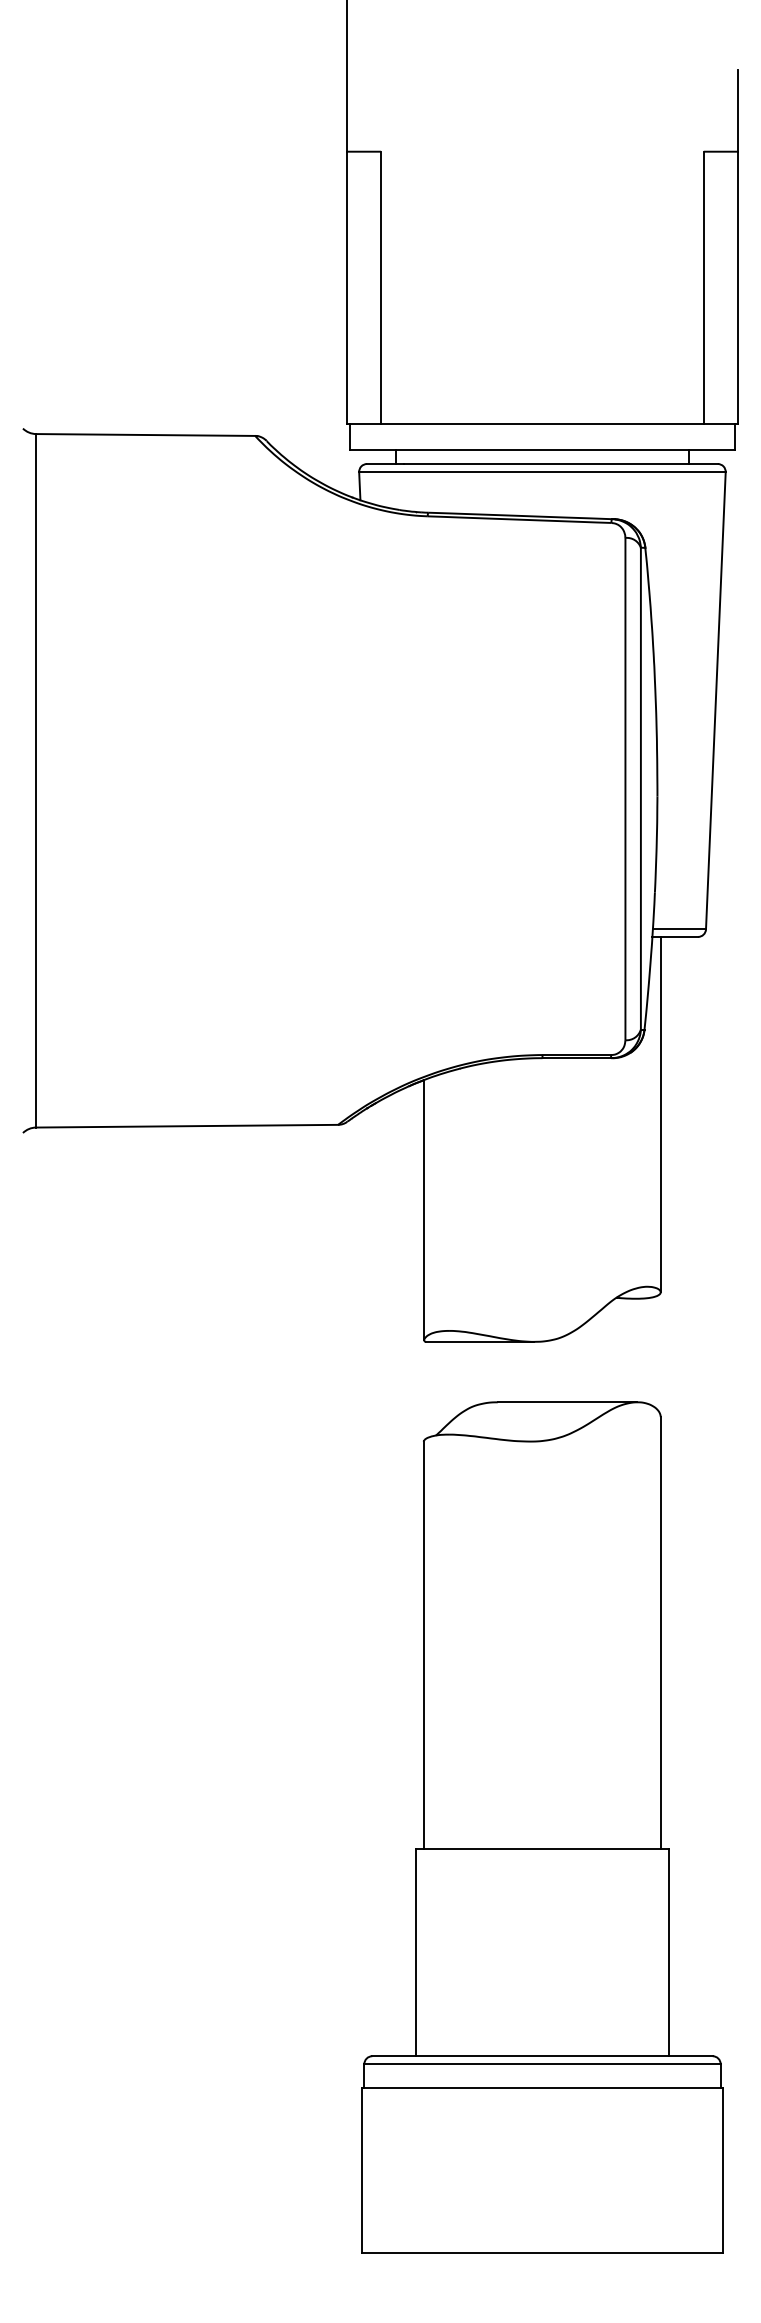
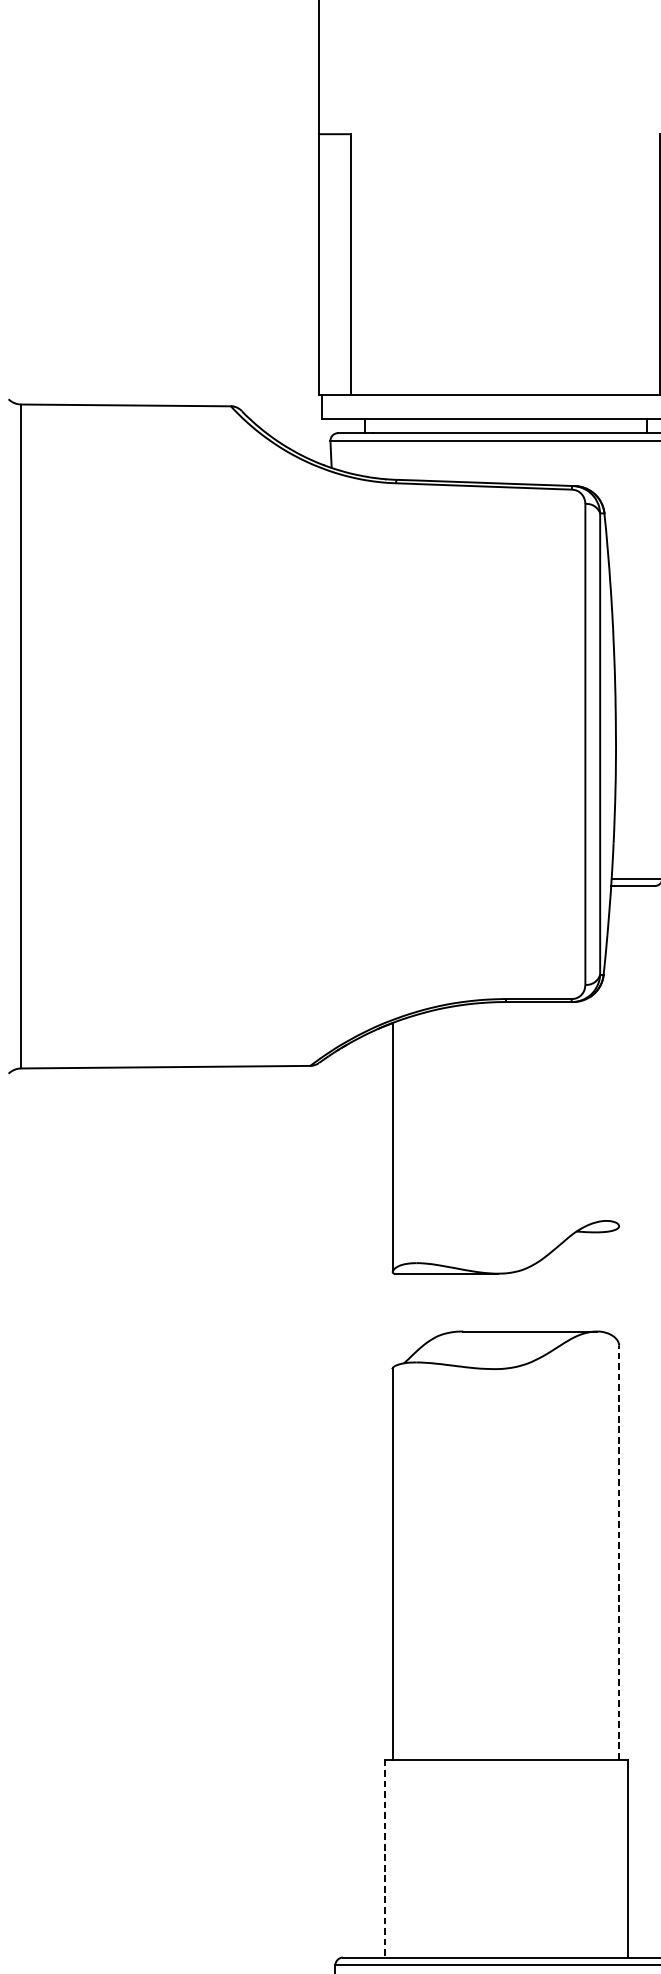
line: (660, 1114) -> (618, 1055), removed
line: (660, 1632) -> (618, 1551), solid -> dashed
line: (415, 1953) -> (384, 1859), solid -> dashed

